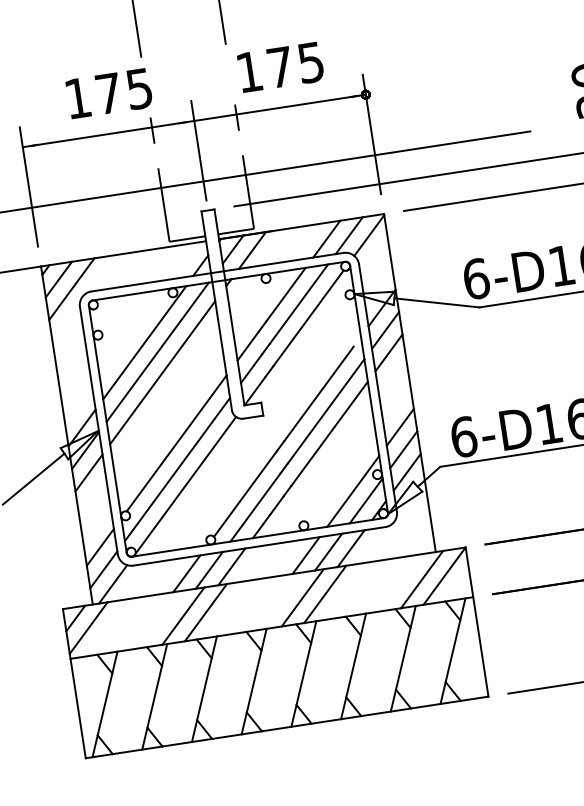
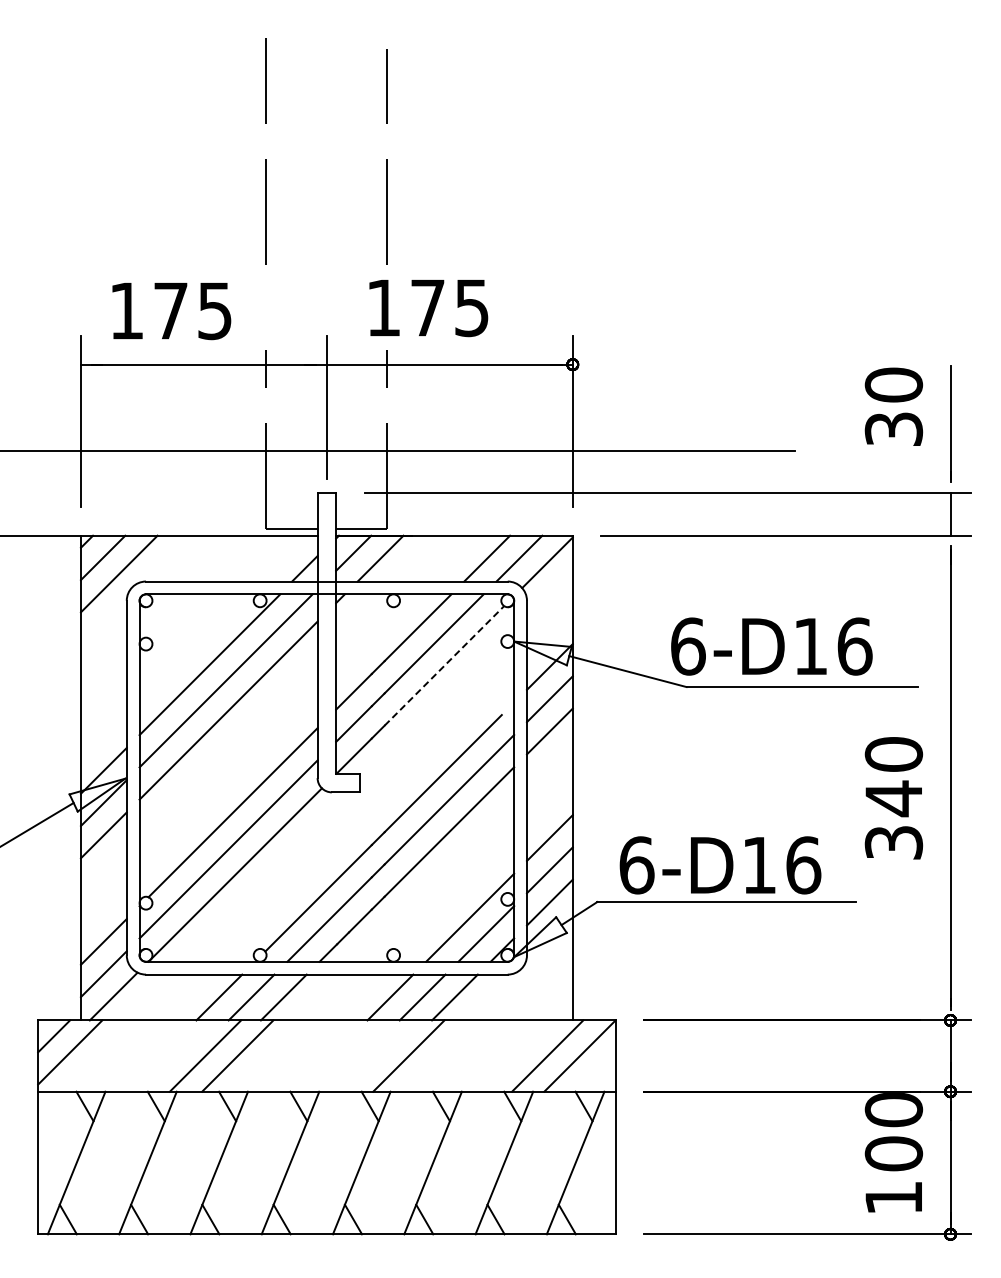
text: (280, 67) -> (428, 308), moved
text: (109, 93) -> (171, 311), moved
line: (308, 318) -> (444, 665), solid -> dashed
line: (302, 597) -> (376, 1055), removed

